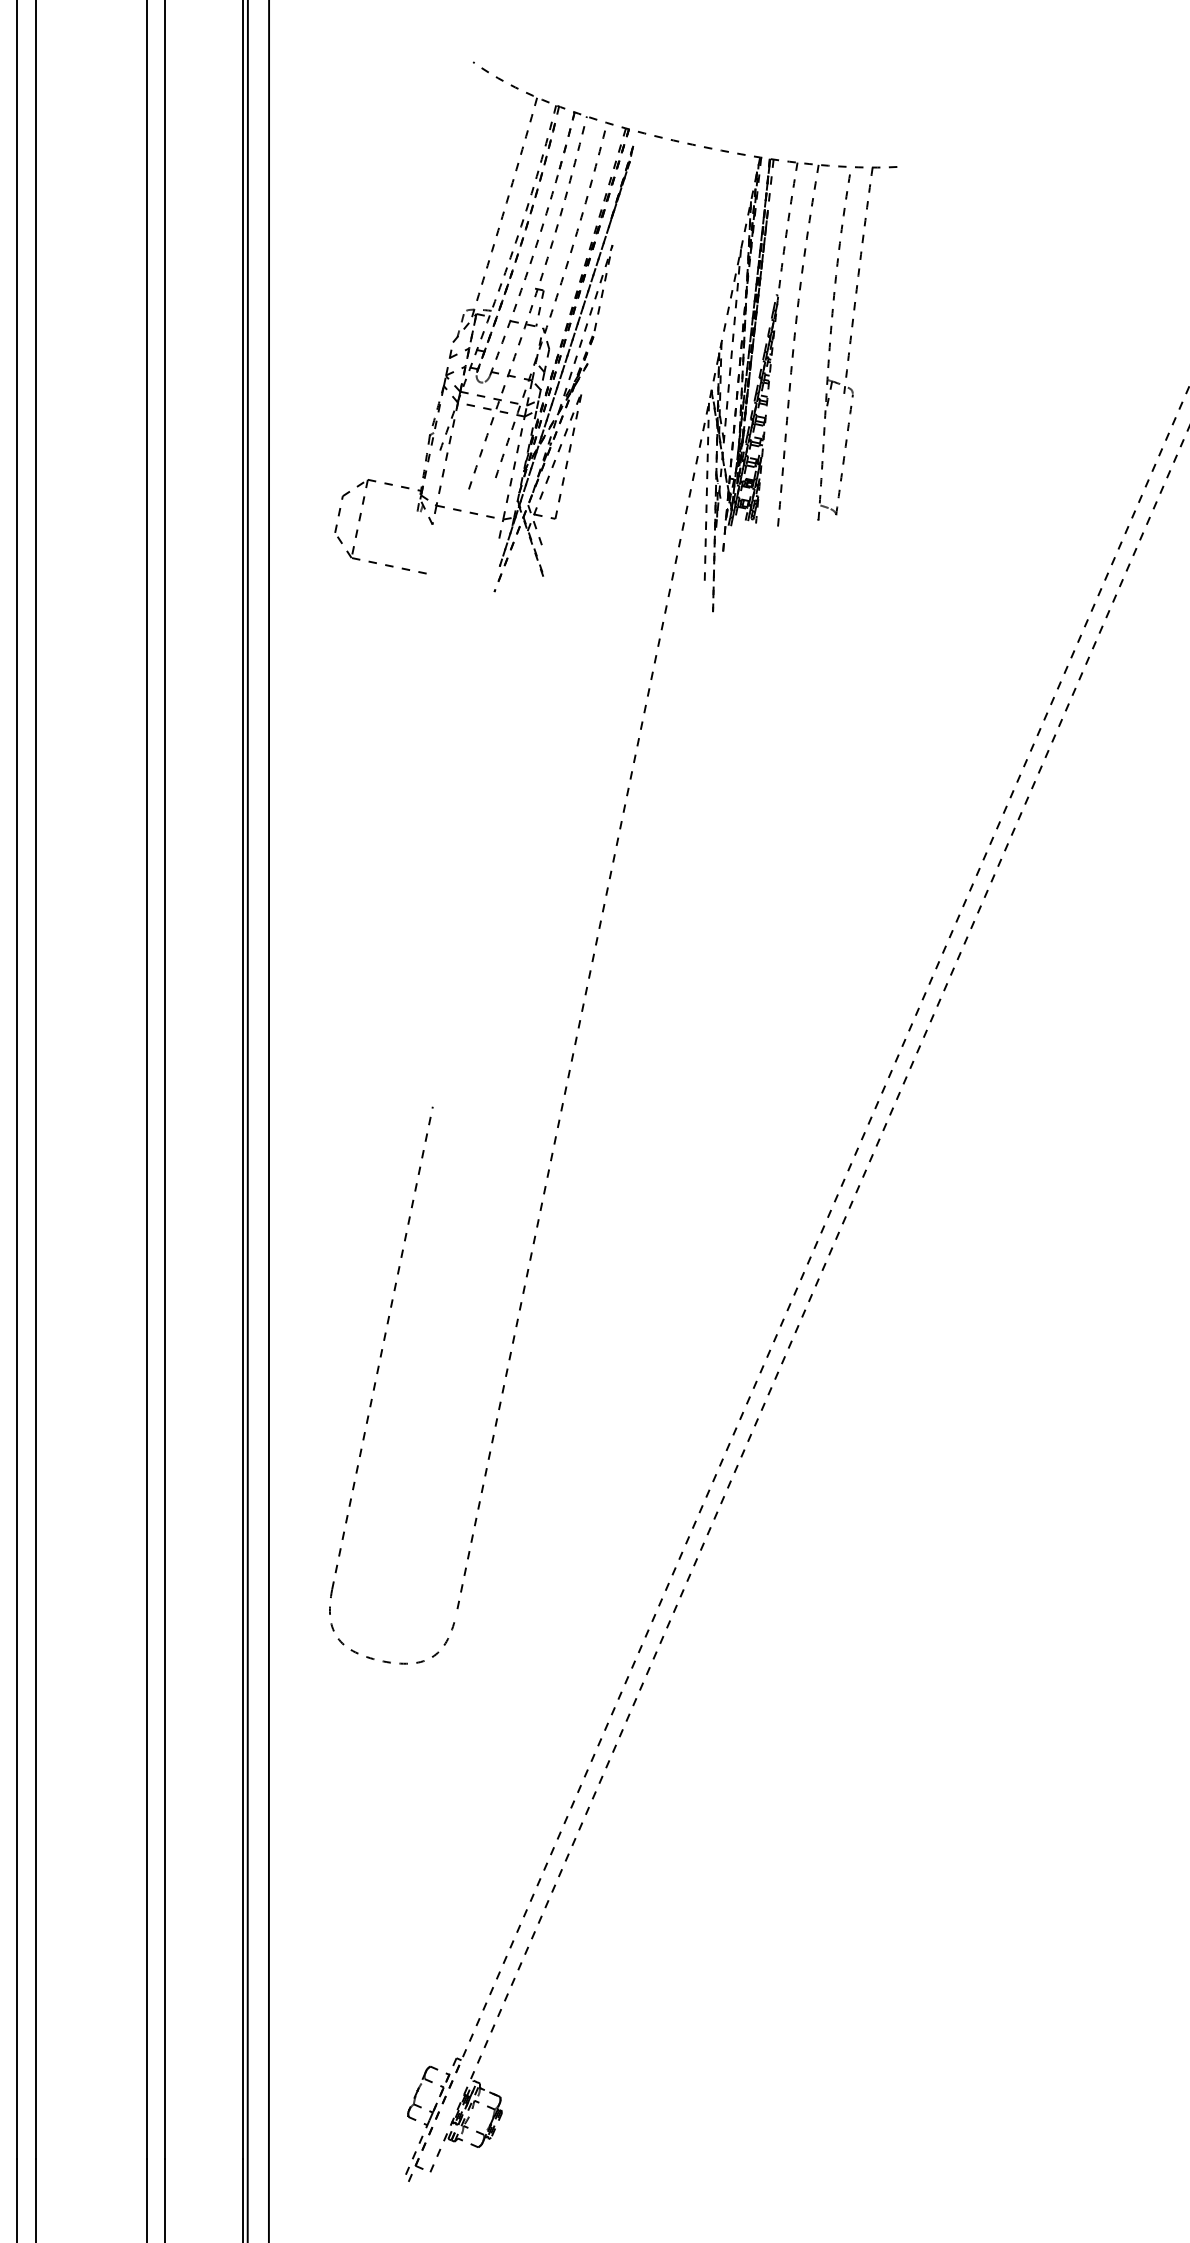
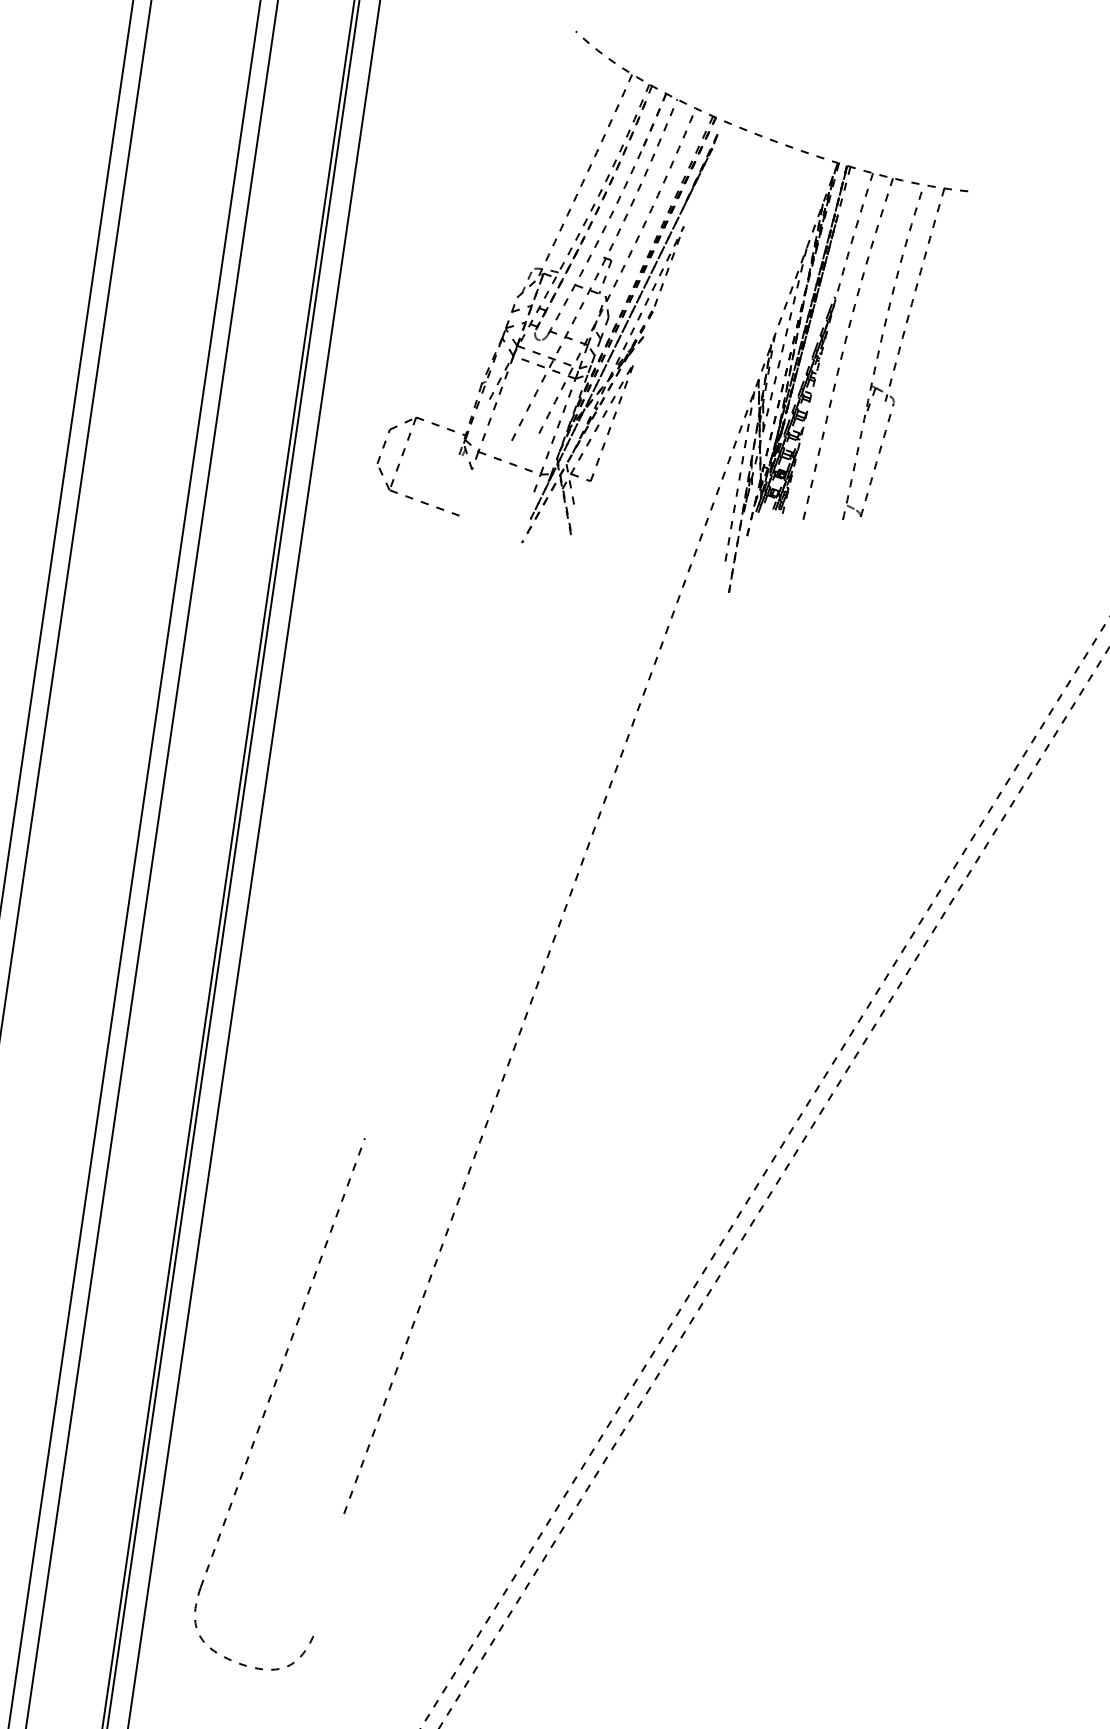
part: (376, 1382) -> (272, 1395), moved

